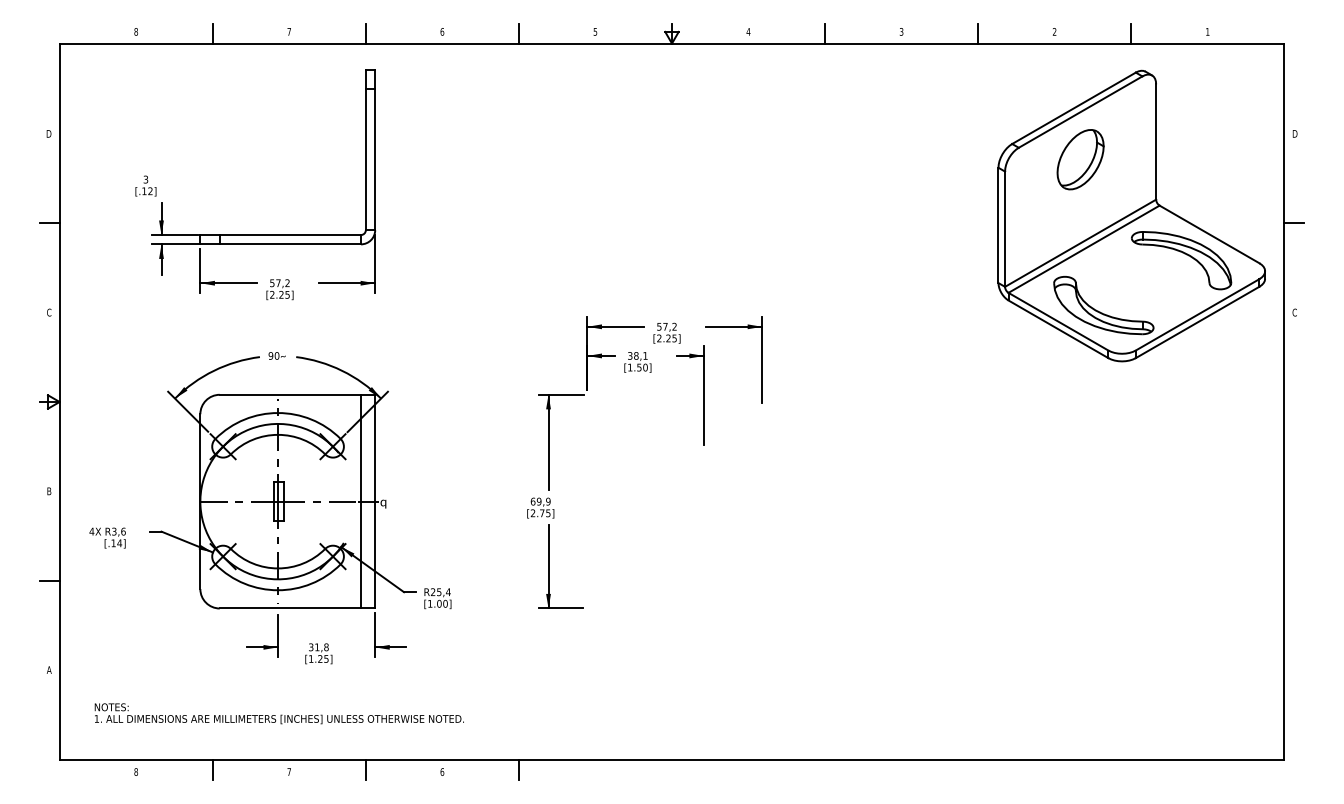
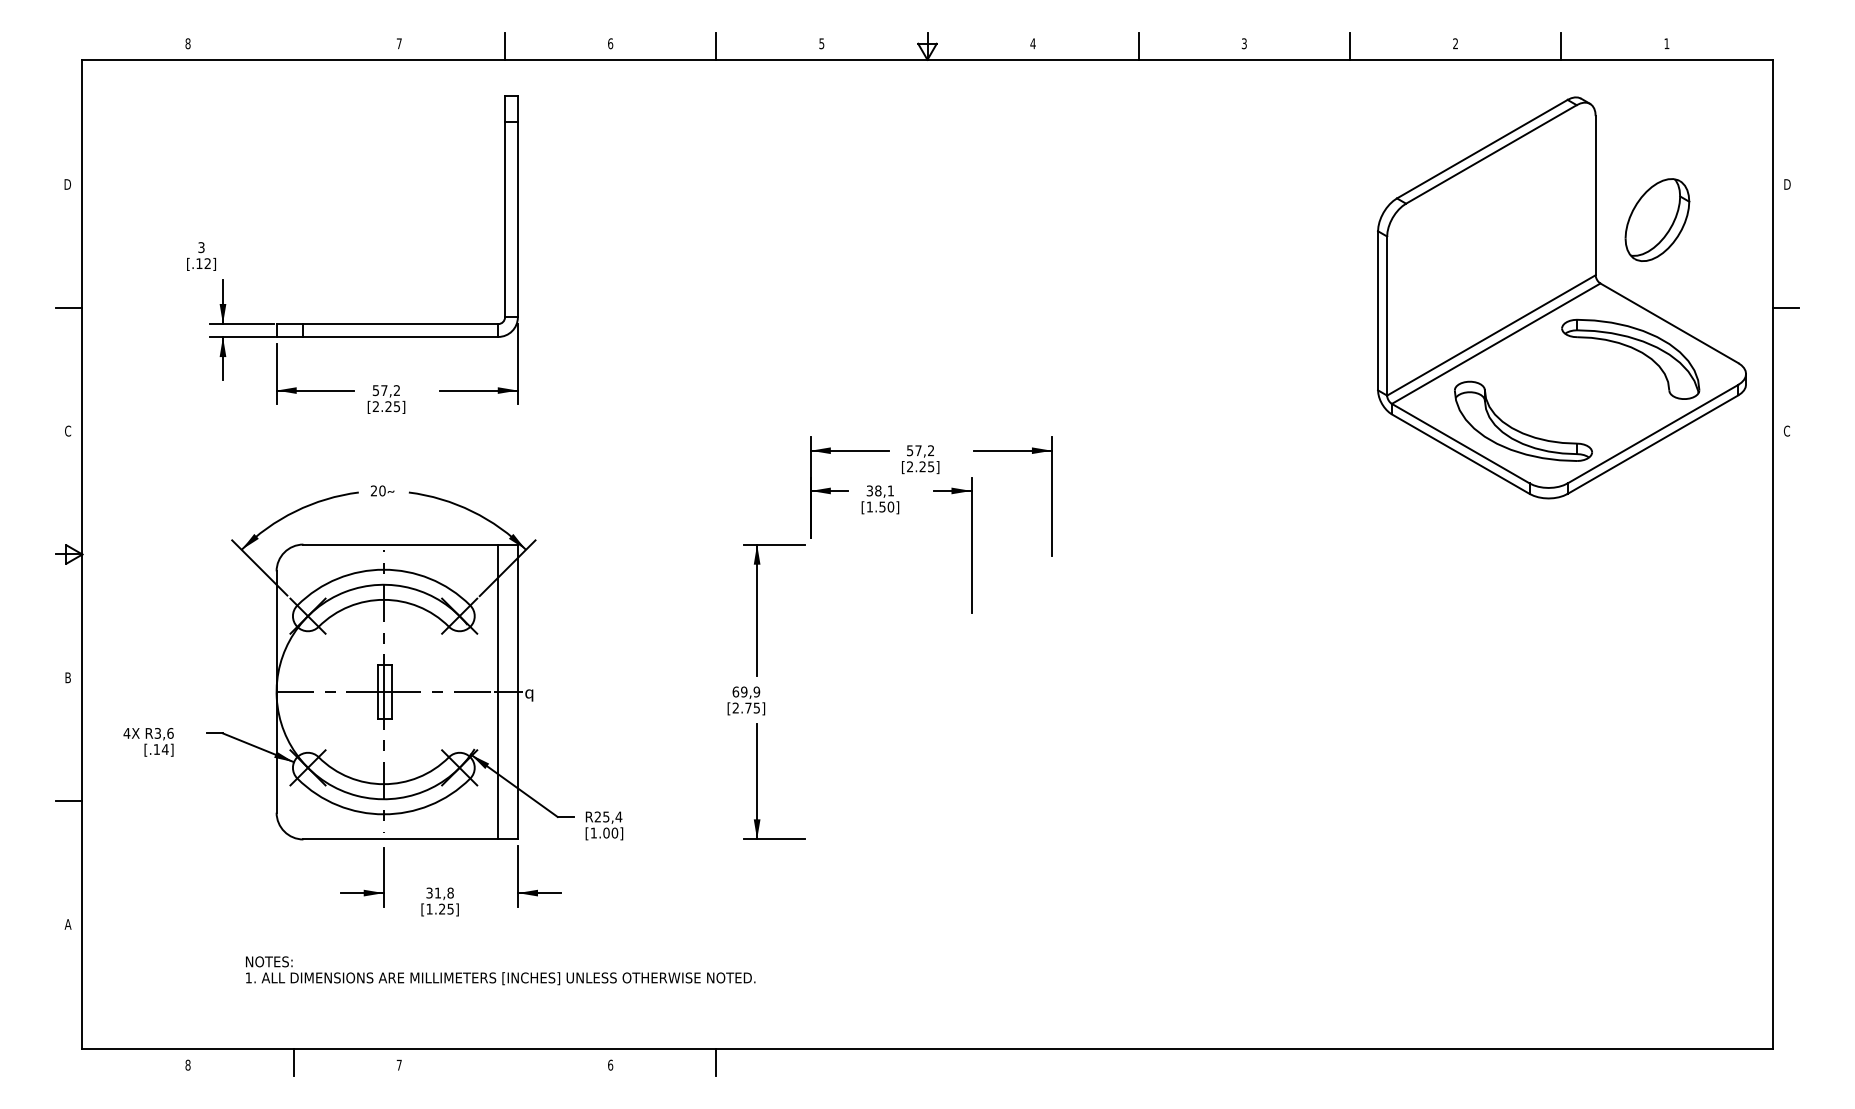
line: (212, 33) -> (293, 46), removed
part: (1080, 159) -> (1657, 219), moved
text: (270, 355) -> (373, 490), 90 -> 20
text: (279, 713) -> (500, 970), moved
line: (365, 770) -> (504, 1062), removed

